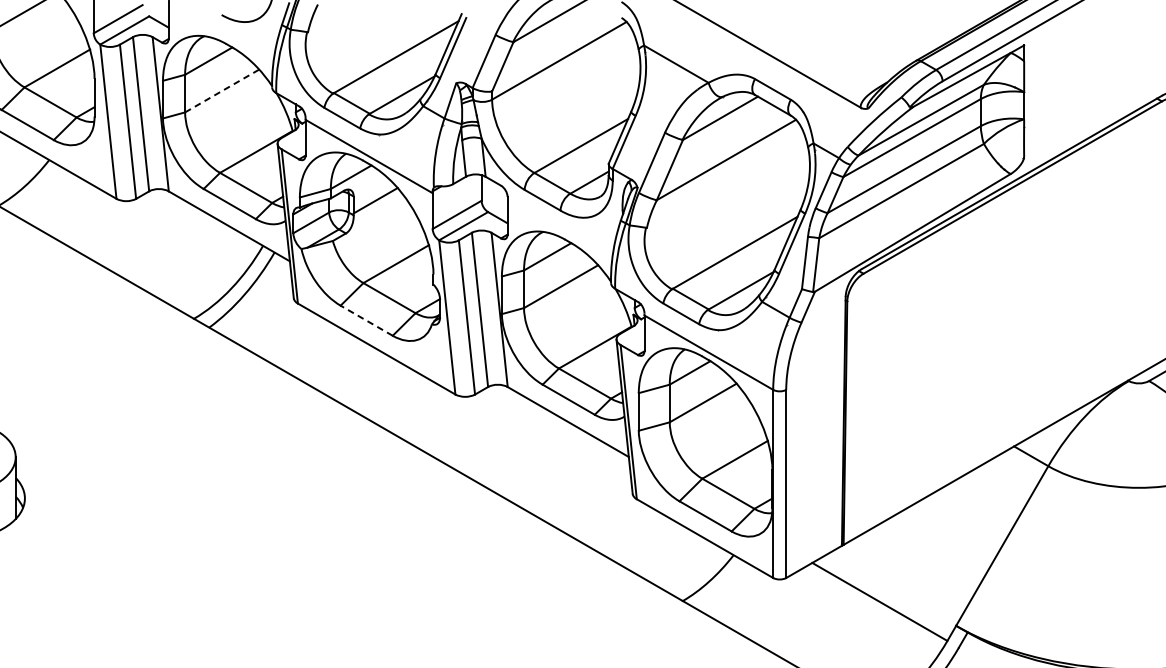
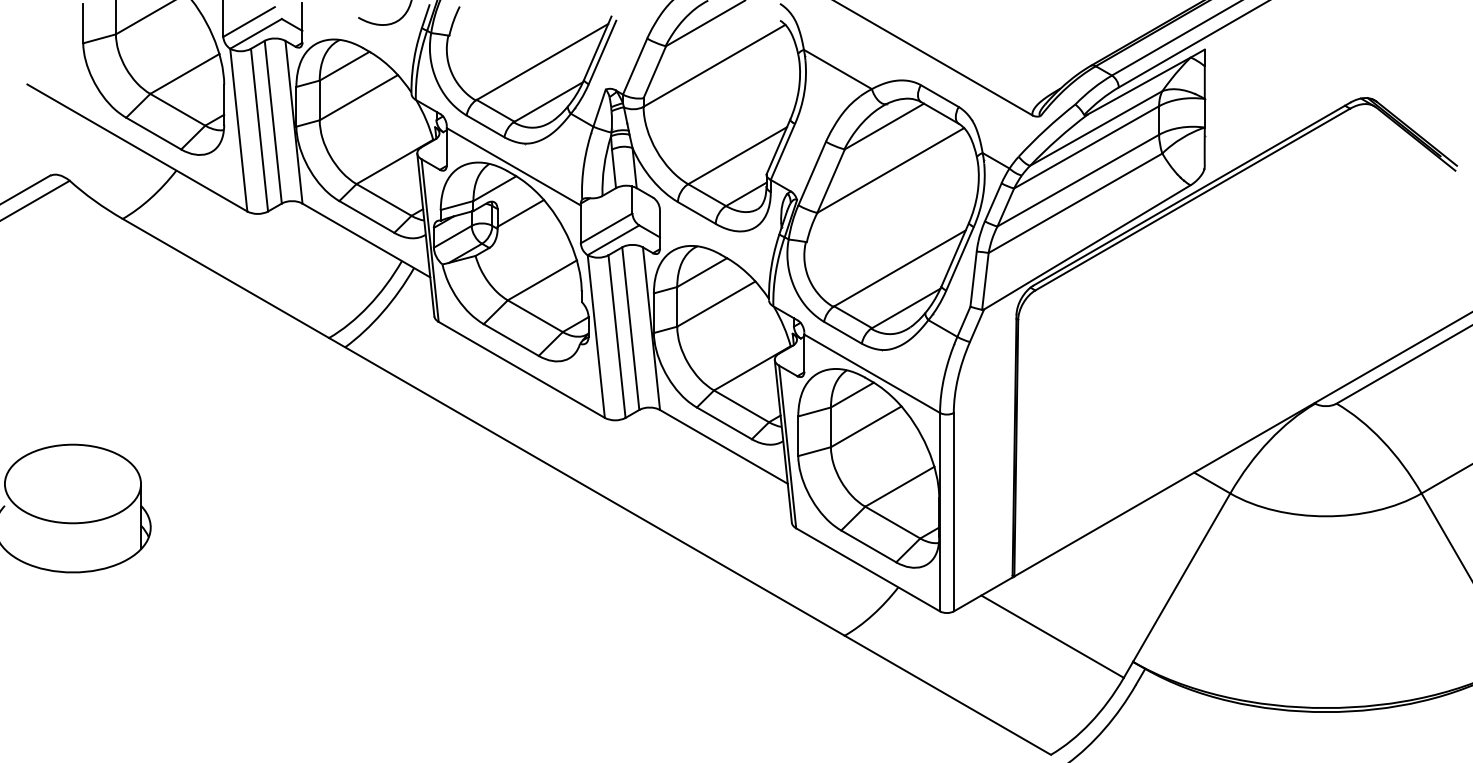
line: (222, 90) -> (359, 97), dashed -> solid
line: (366, 321) -> (511, 340), dashed -> solid

